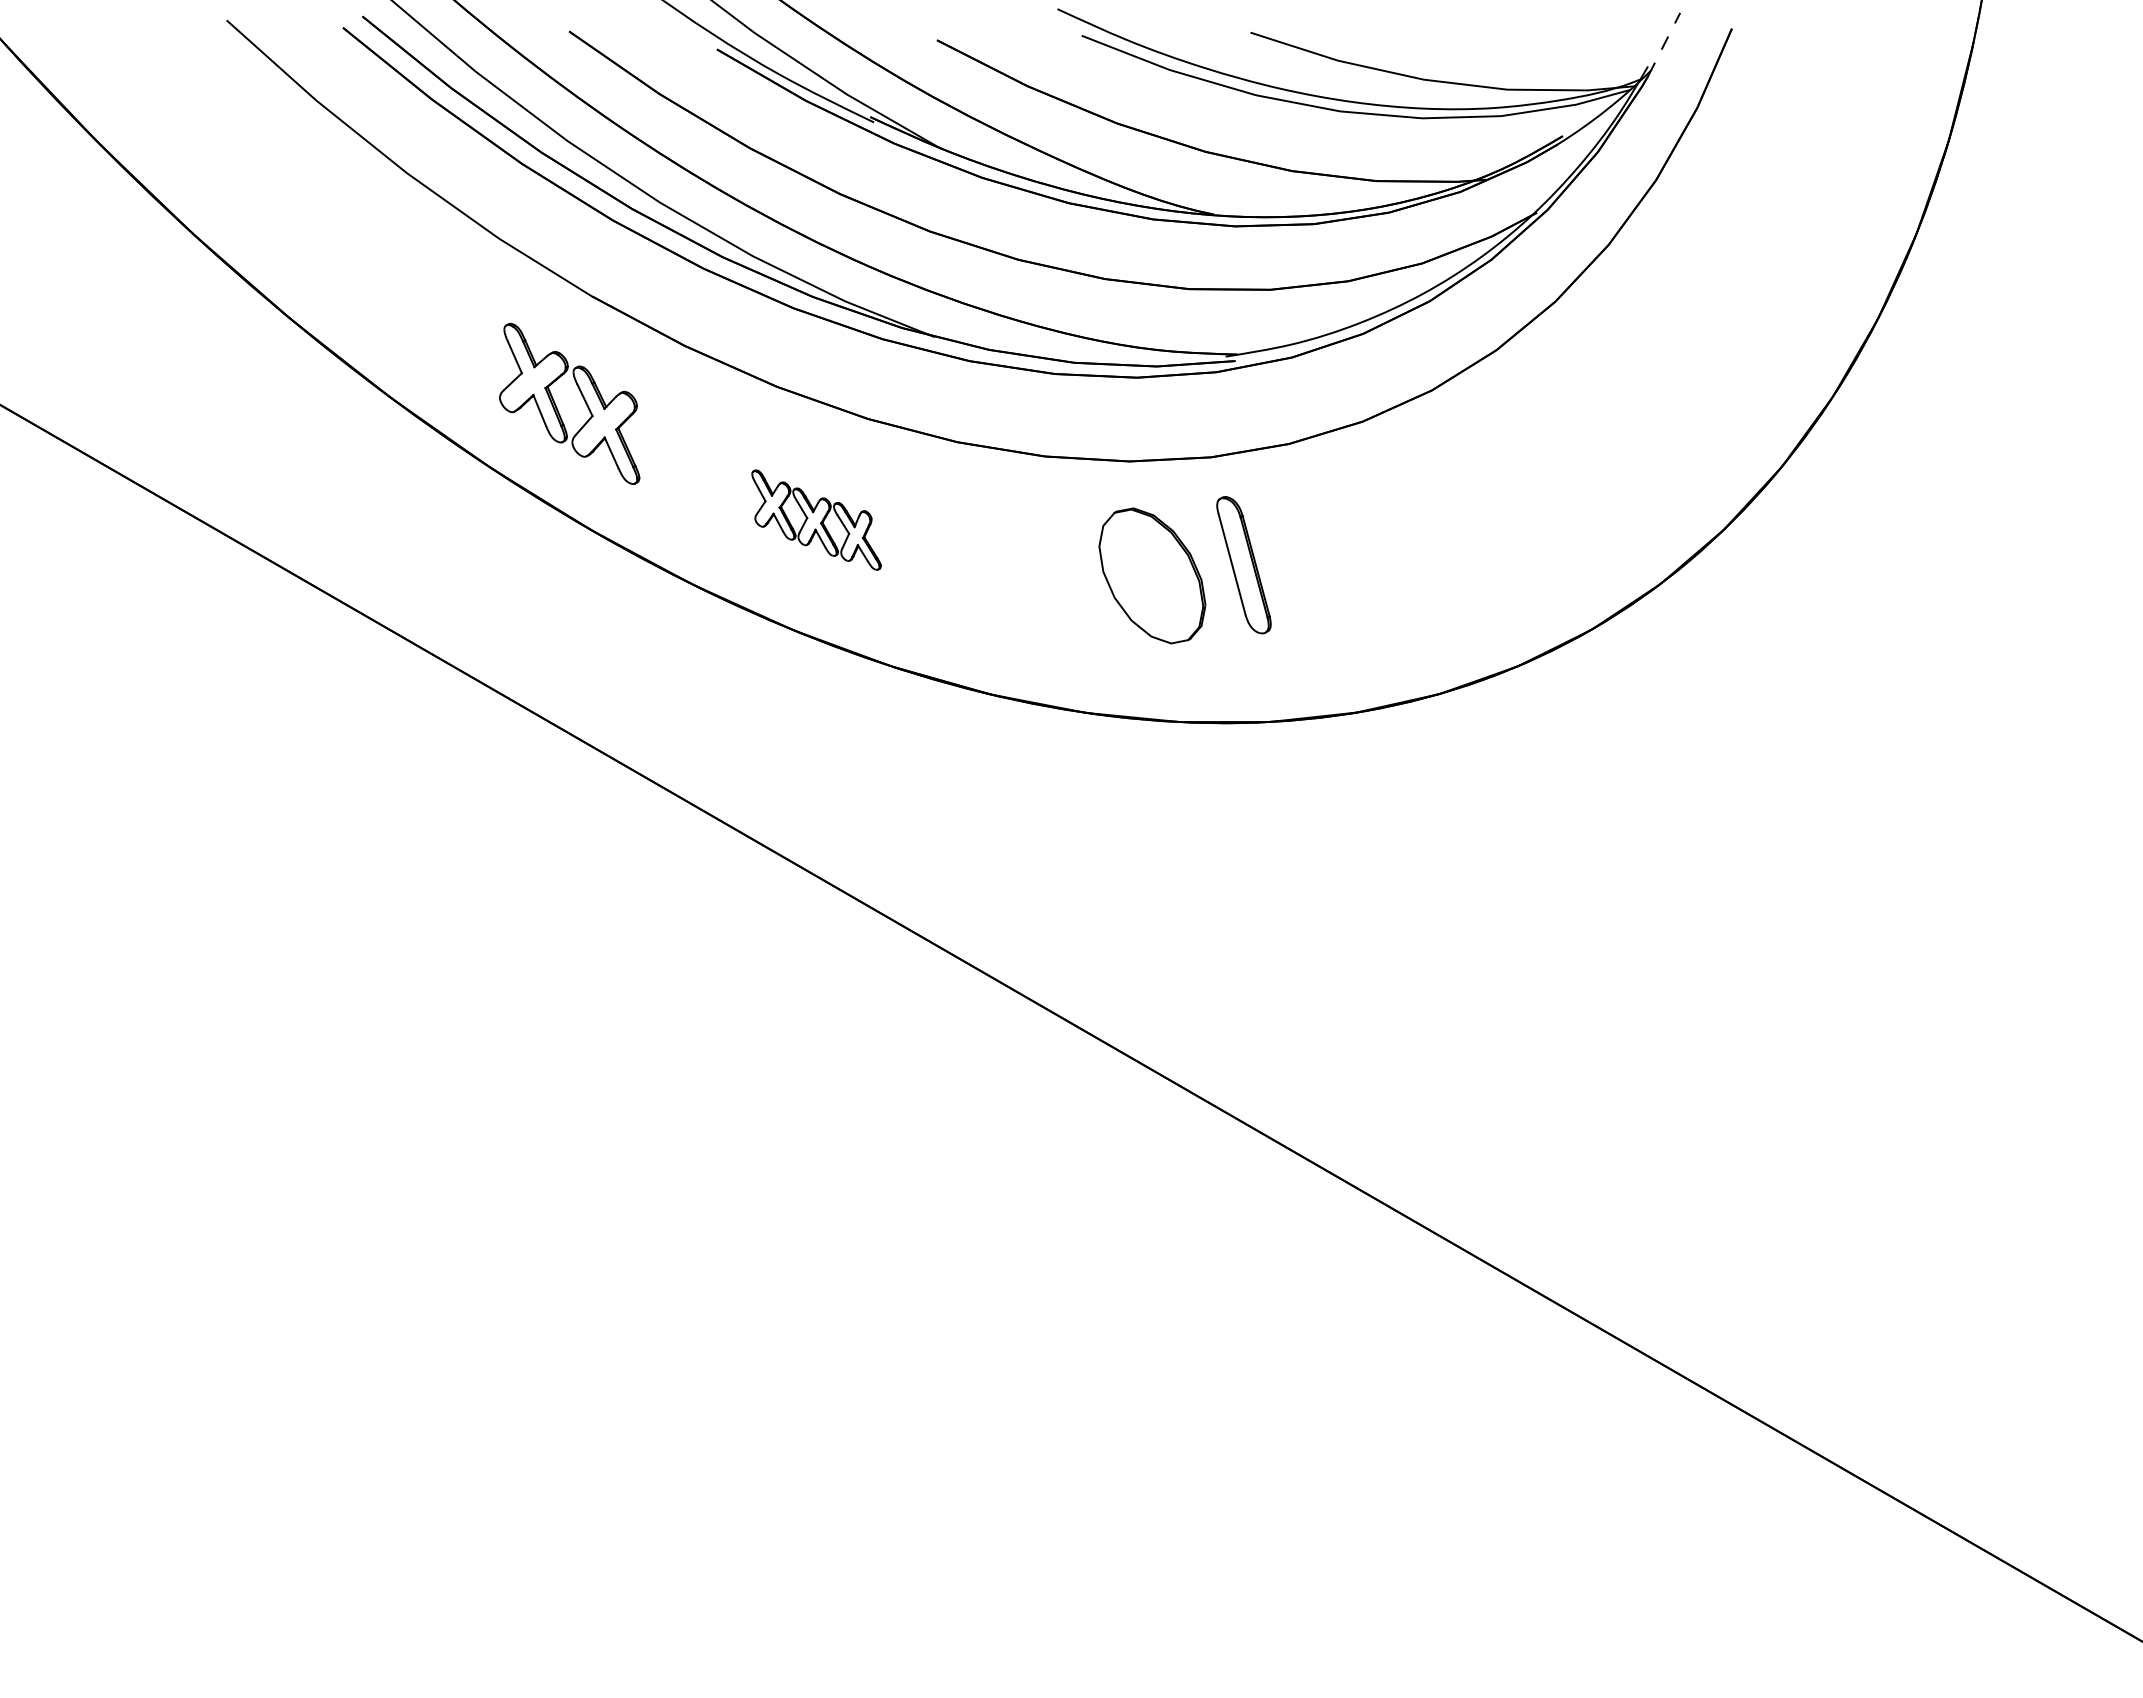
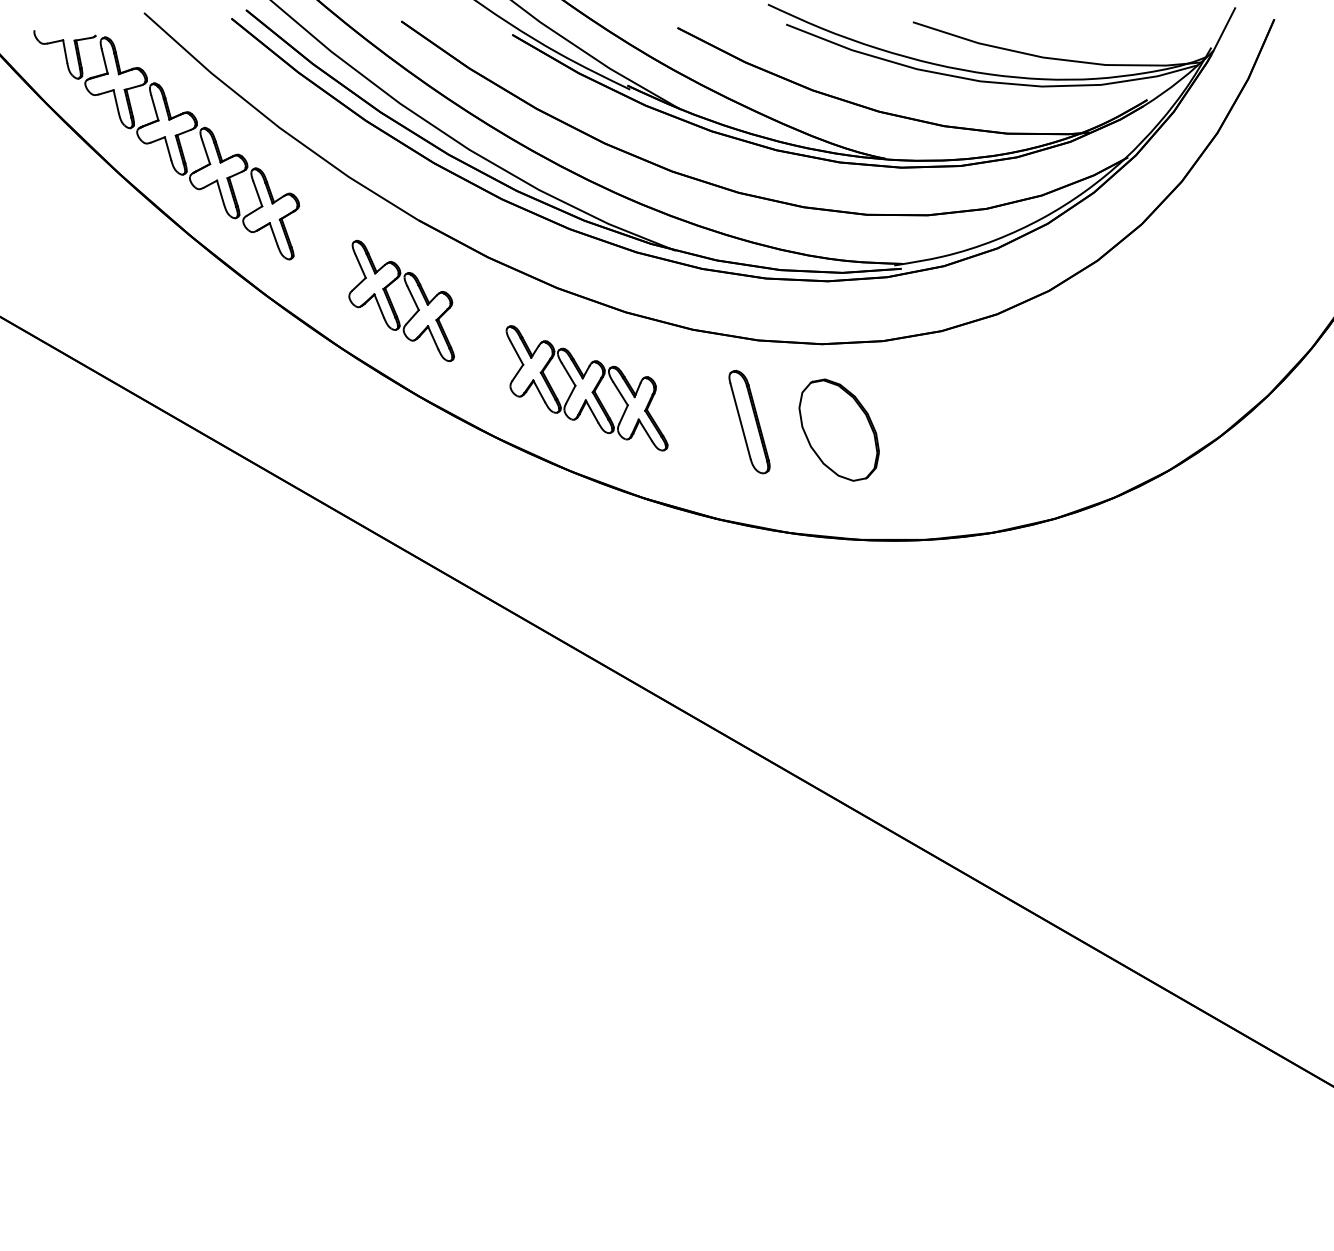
line: (1664, 43) -> (1223, 30), dashed -> solid
part: (256, 196) -> (166, 145), added
part: (816, 519) -> (587, 387), size x1.67
part: (1243, 565) -> (749, 422), moved

